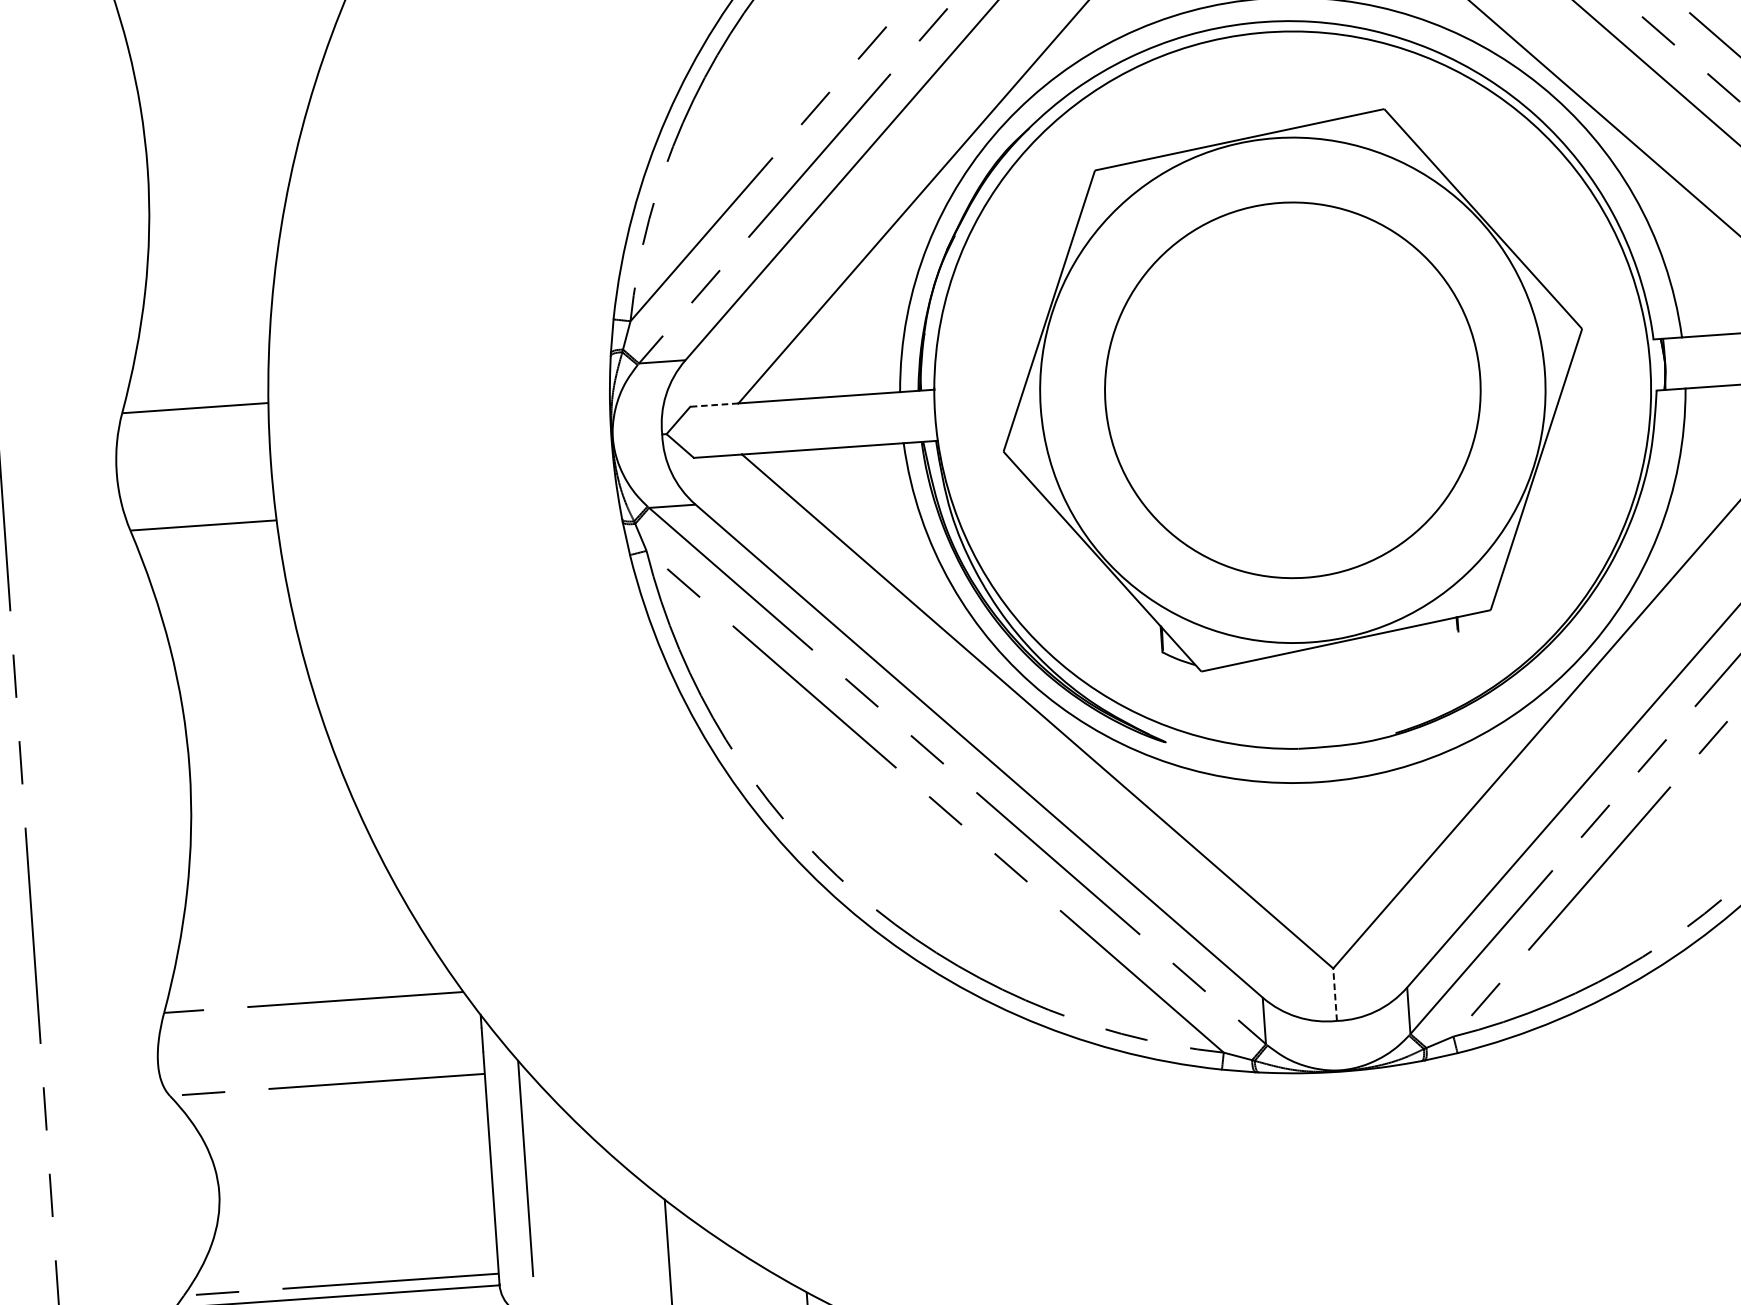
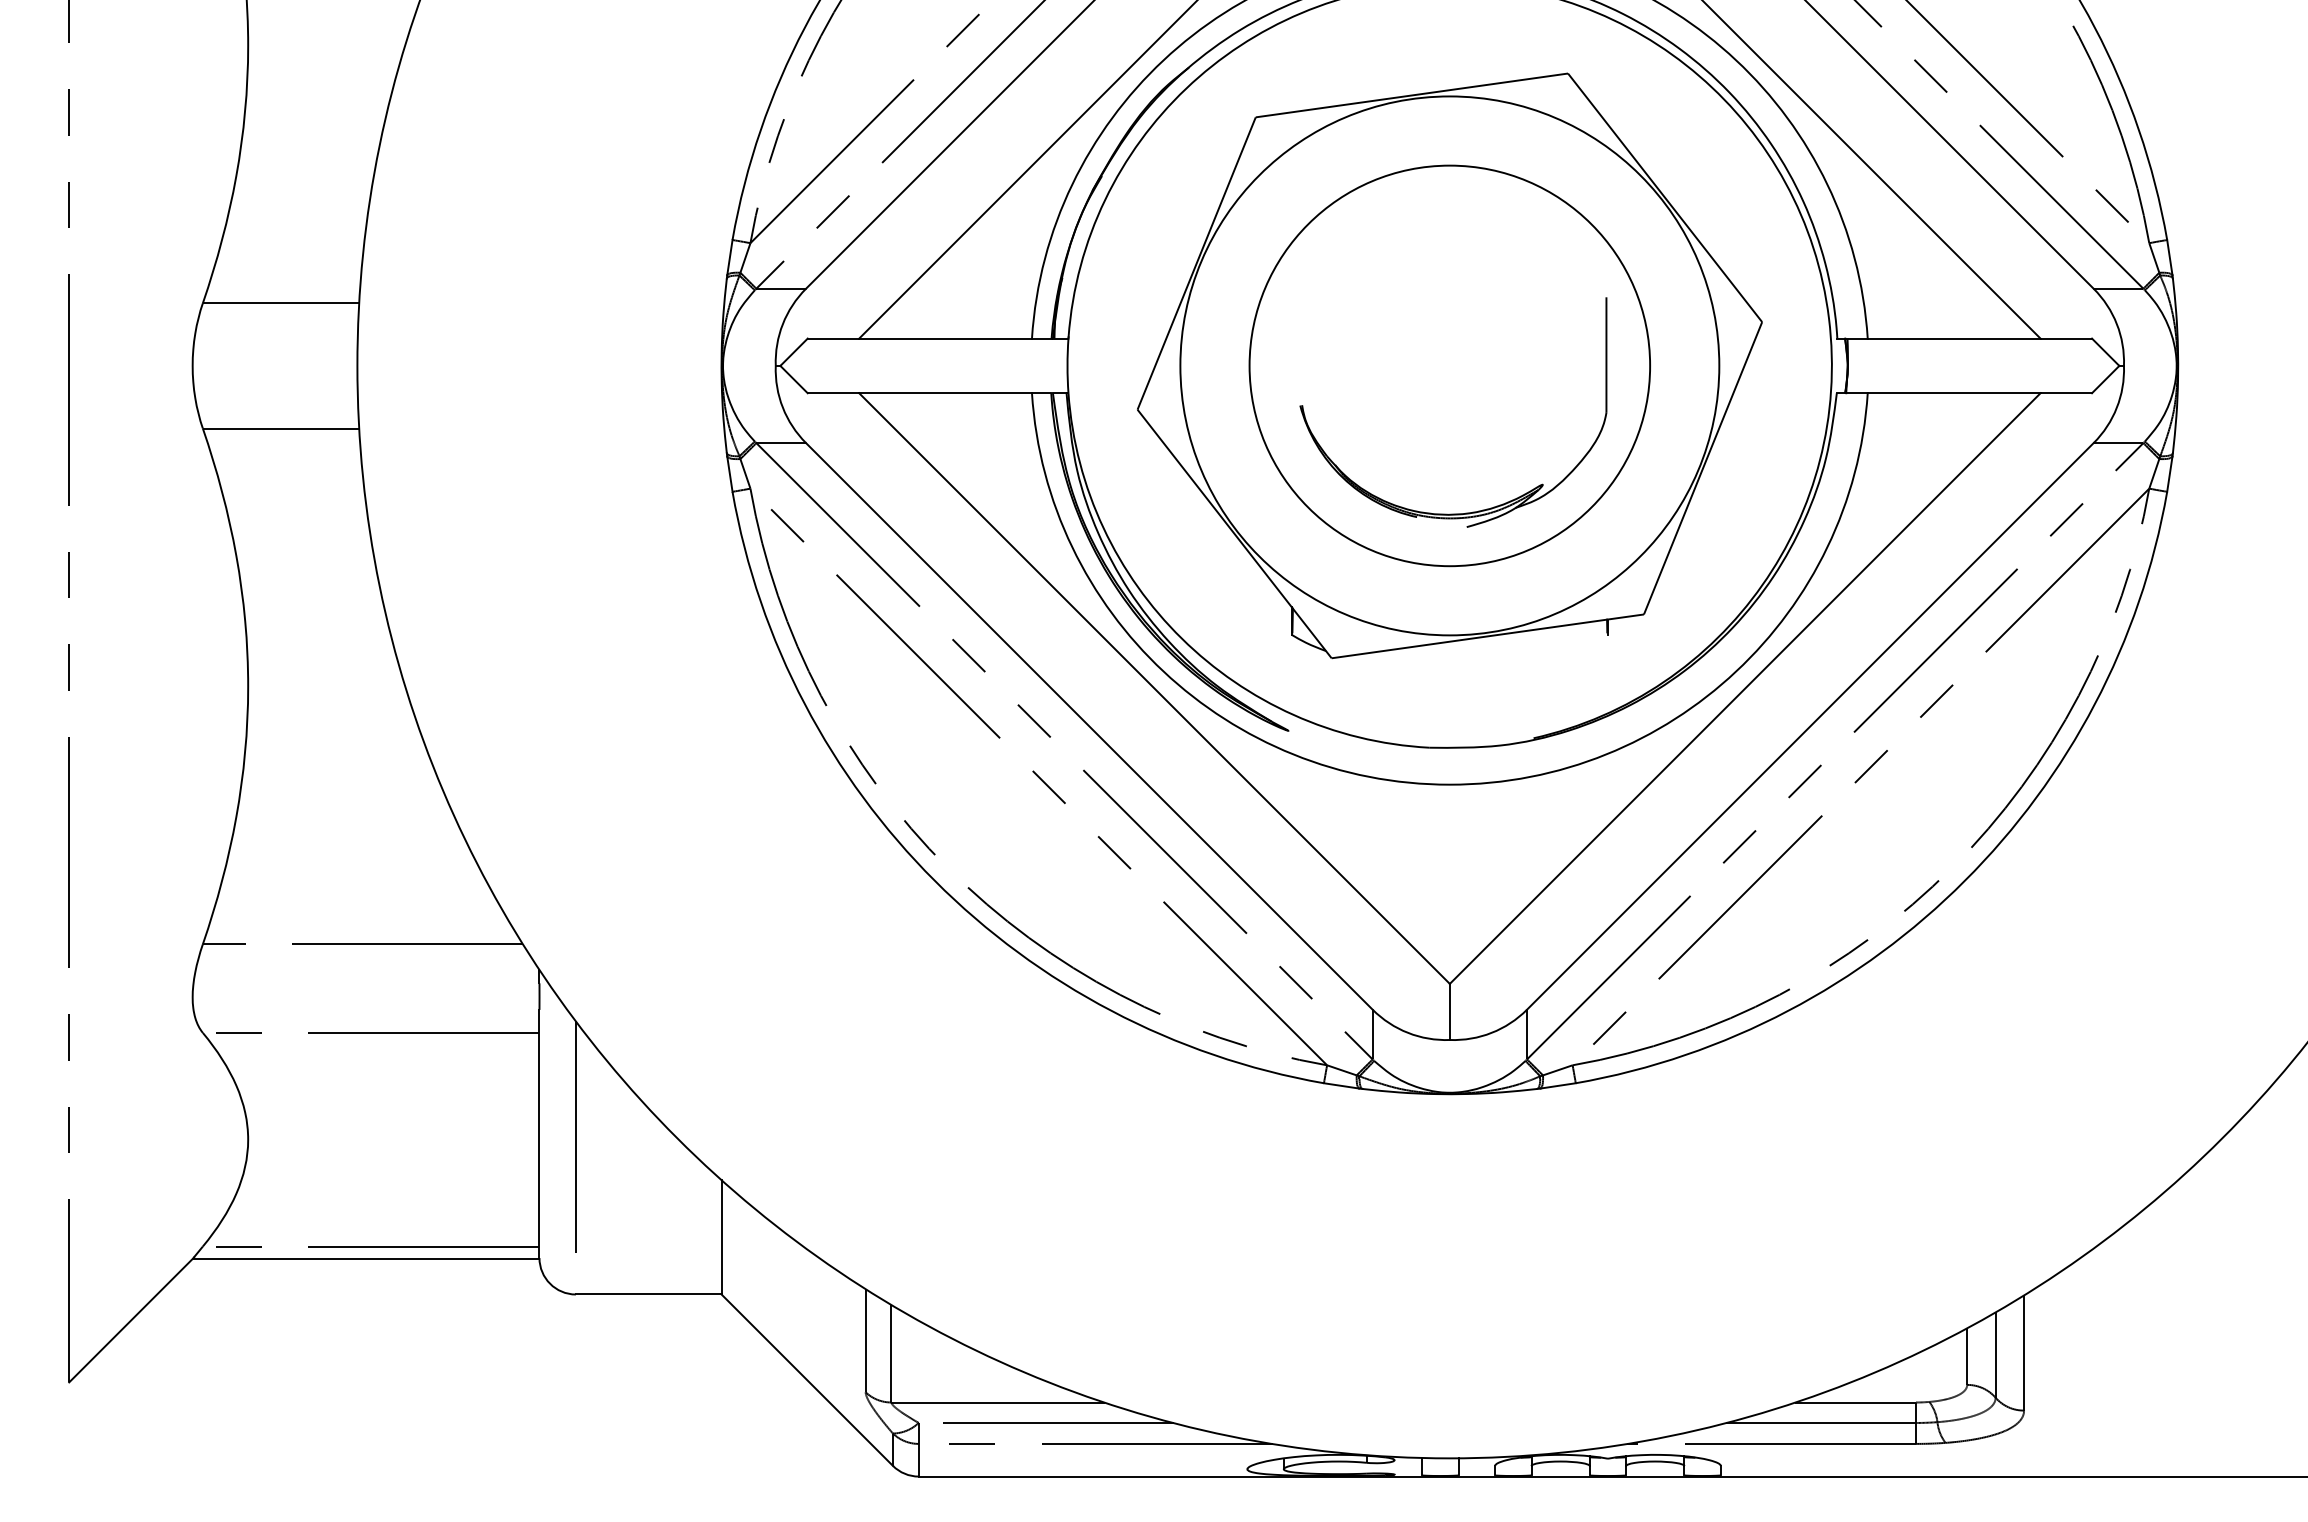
line: (714, 405) -> (833, 338), dashed -> solid
part: (1317, 526) -> (1465, 512), added
line: (1334, 994) -> (1449, 1011), dashed -> solid

